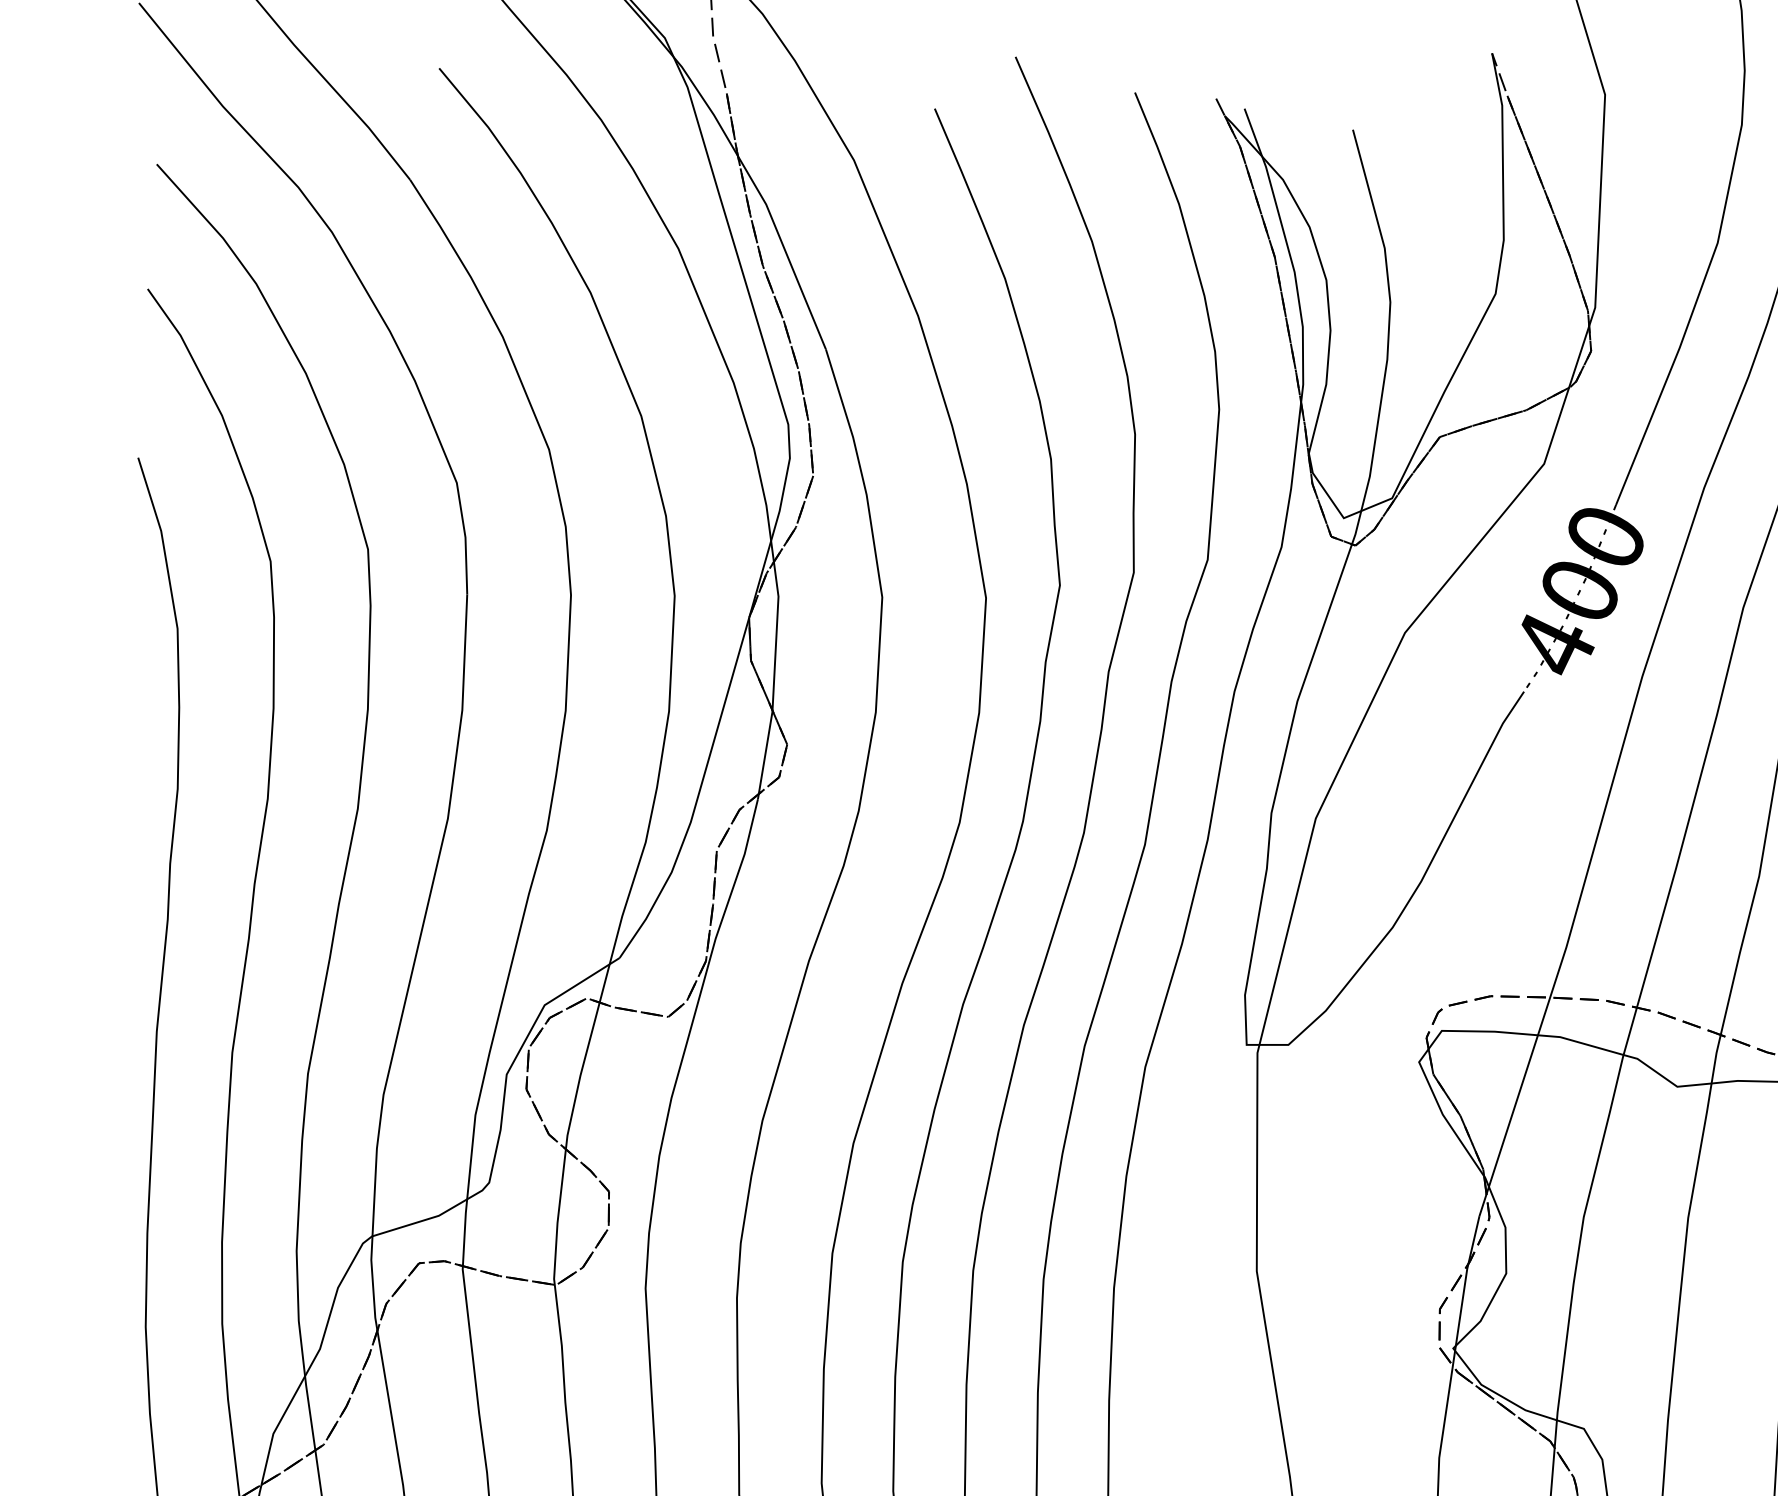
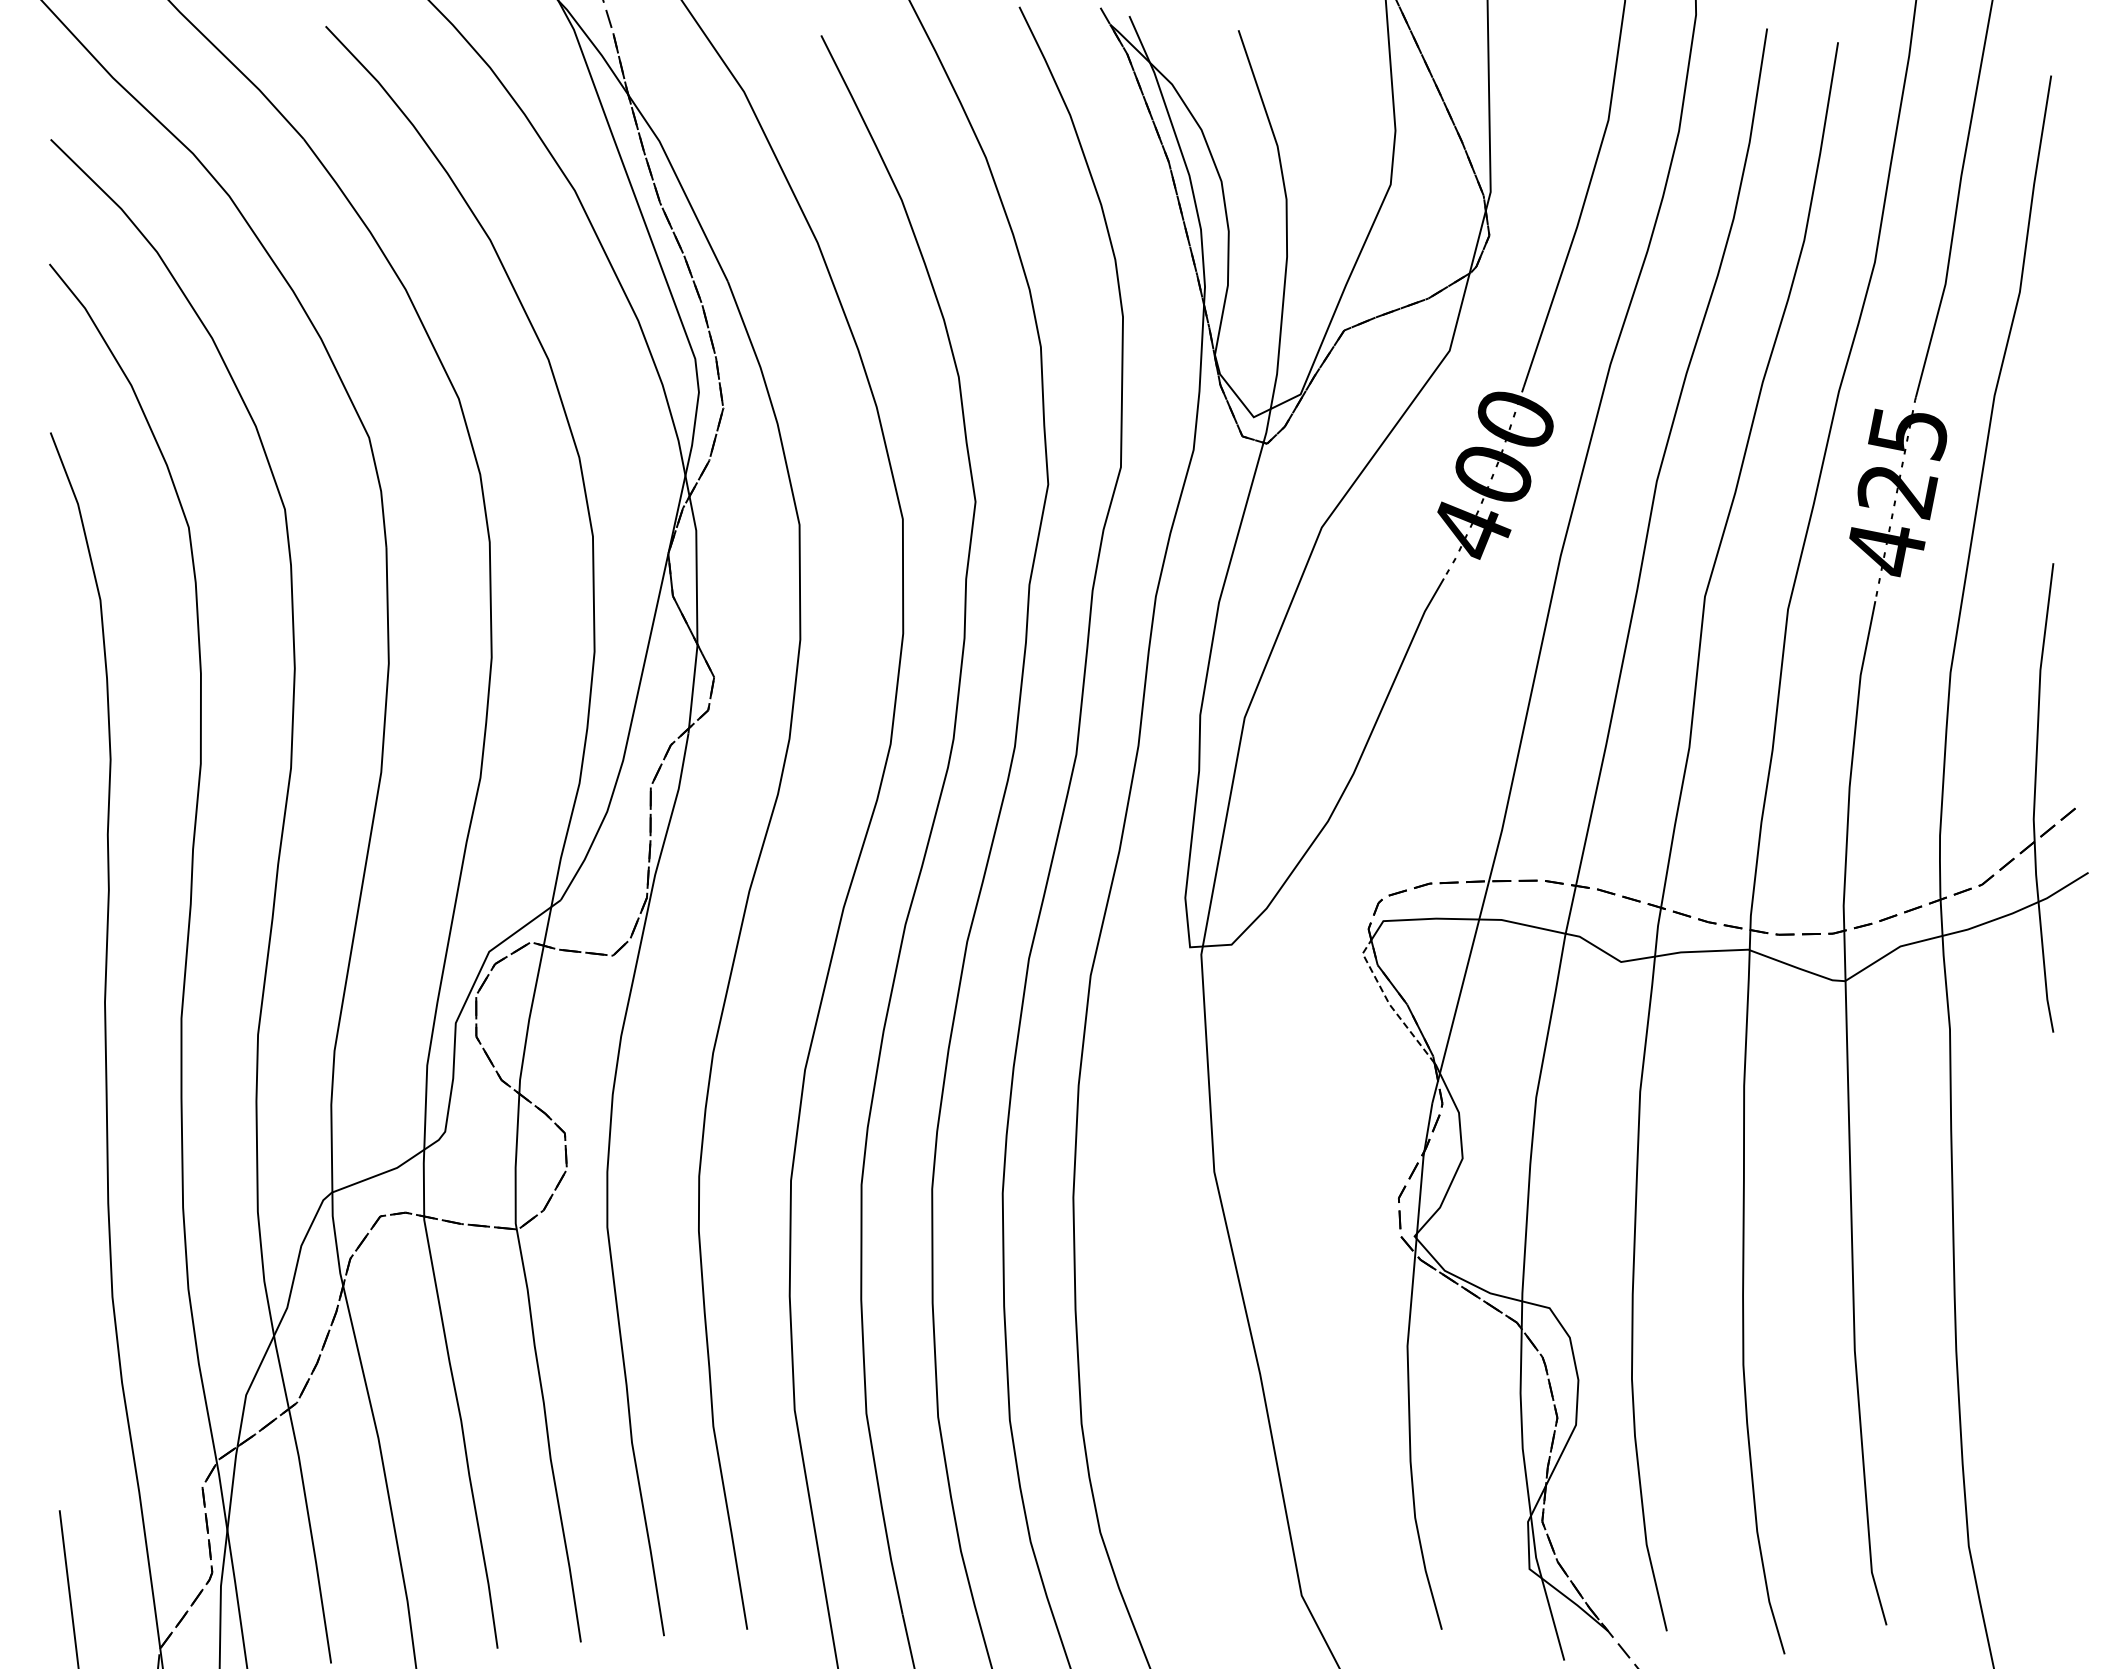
line: (1442, 1114) -> (1389, 1004), solid -> dashed

